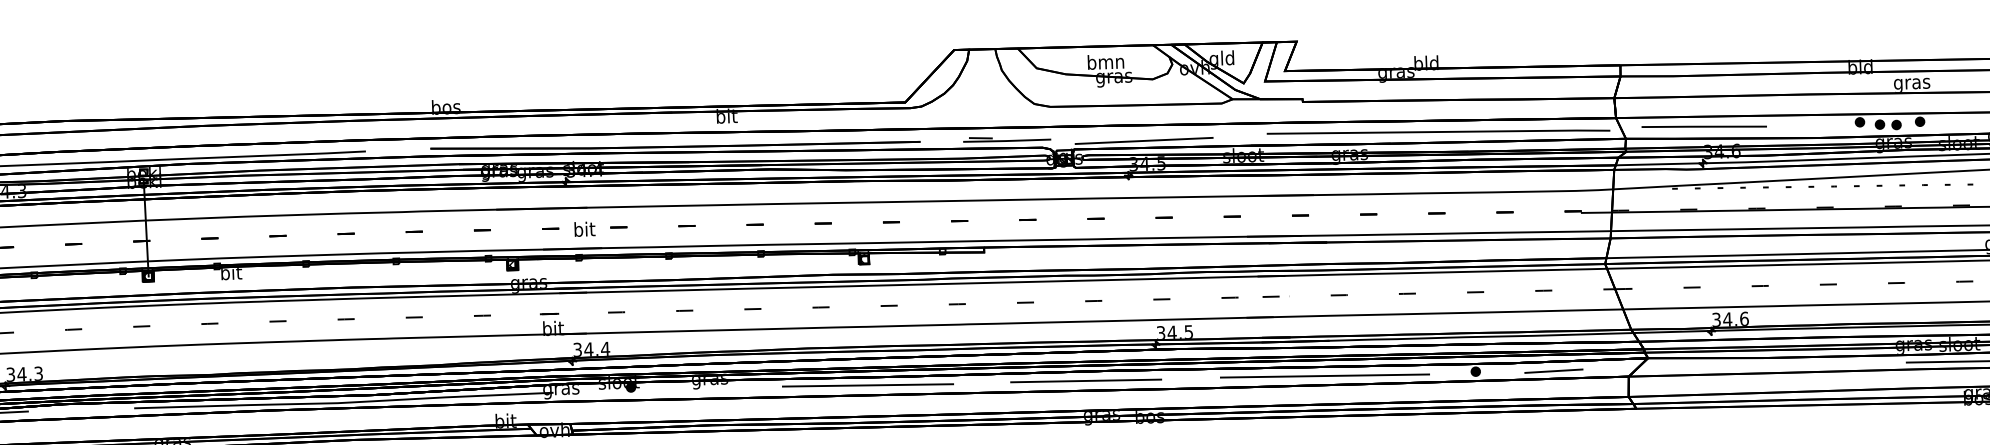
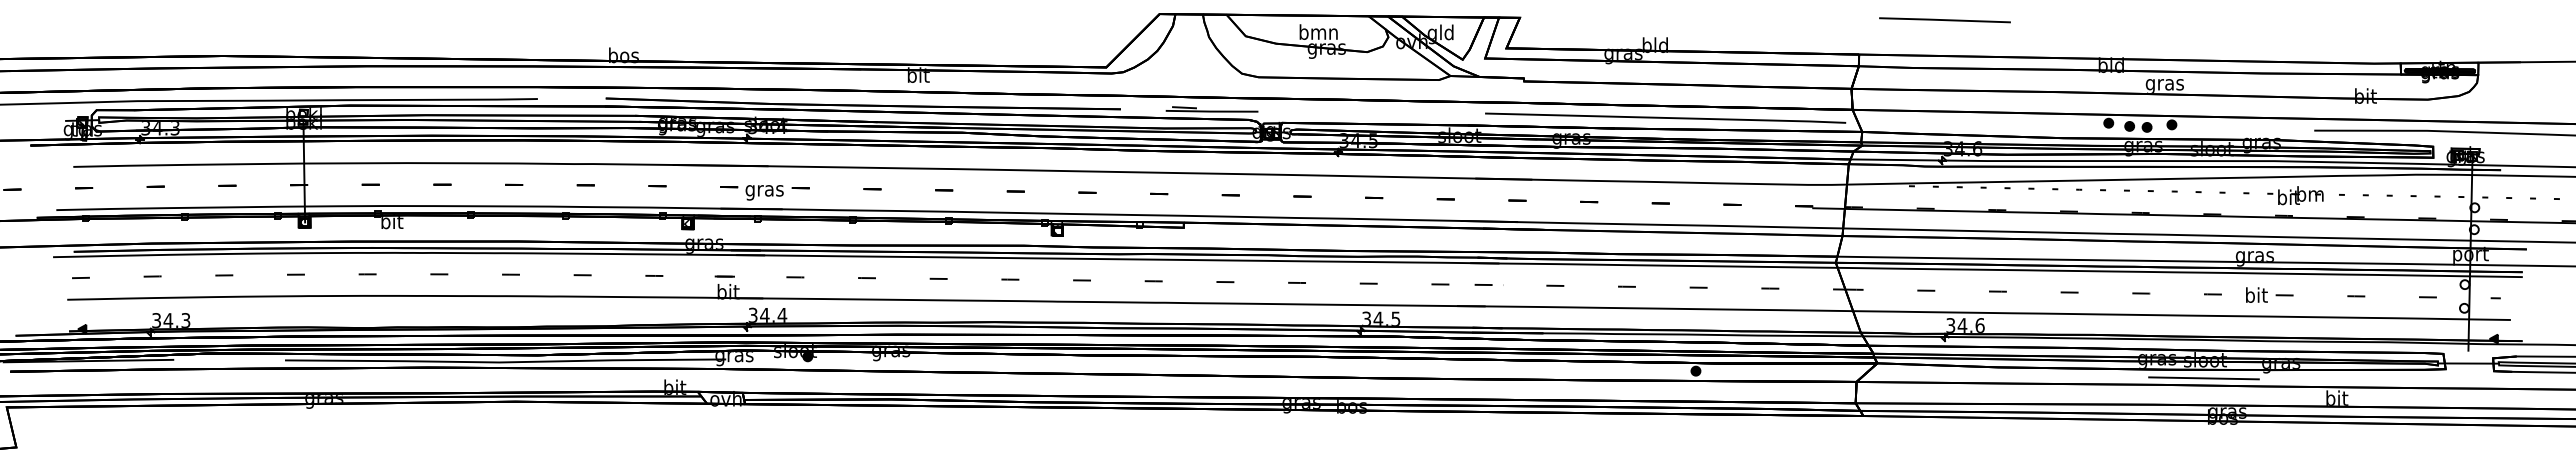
line: (1703, 127) -> (1944, 20), moved
line: (1143, 140) -> (1355, 116), removed
text: (584, 230) -> (764, 190), bit -> gras
line: (1553, 371) -> (1777, 373), removed
line: (1324, 375) -> (1536, 369), removed
line: (1086, 380) -> (1286, 366), removed
line: (867, 385) -> (1056, 363), removed

